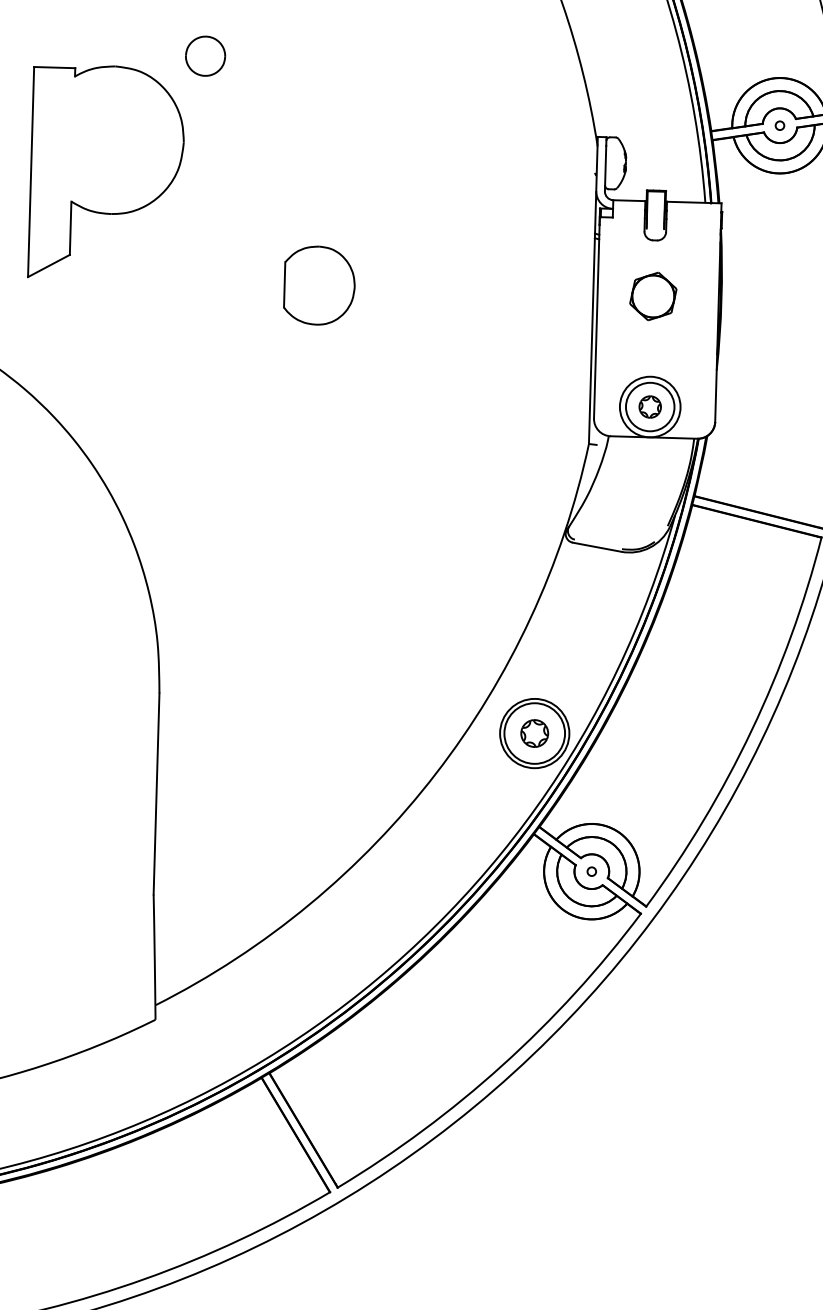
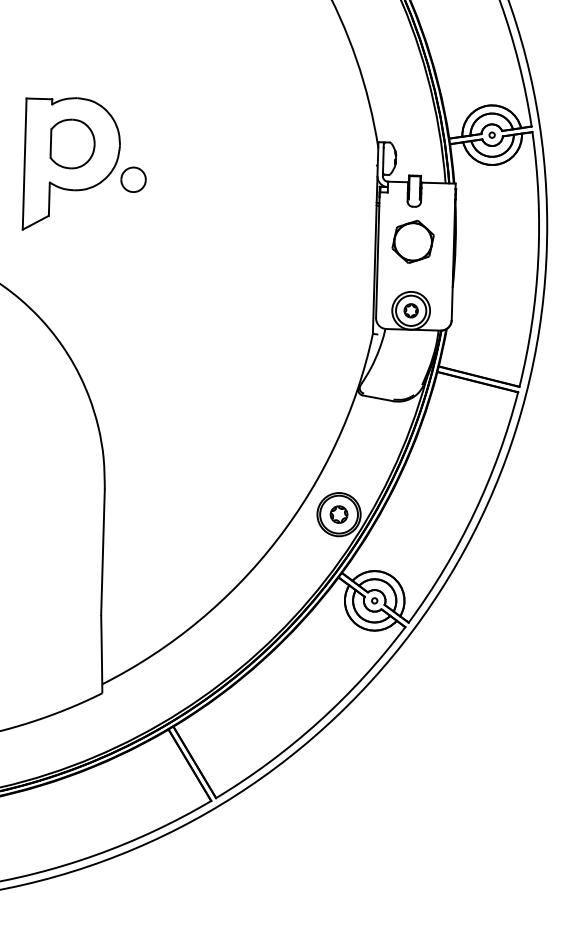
part: (205, 55) -> (133, 179), moved
part: (319, 284) -> (72, 143), moved
part: (652, 296) -> (412, 241), size x1.43

